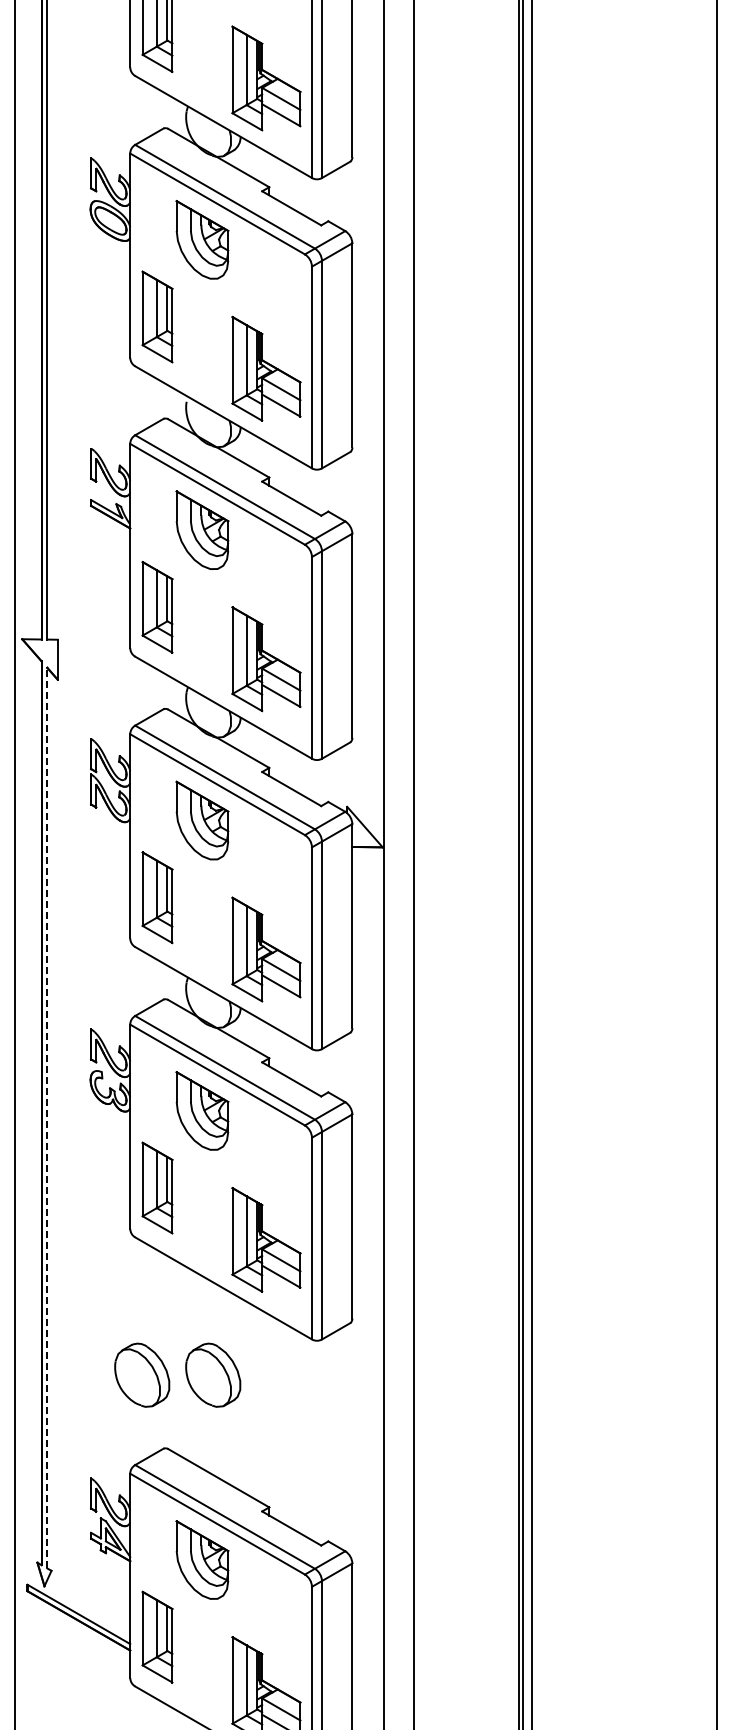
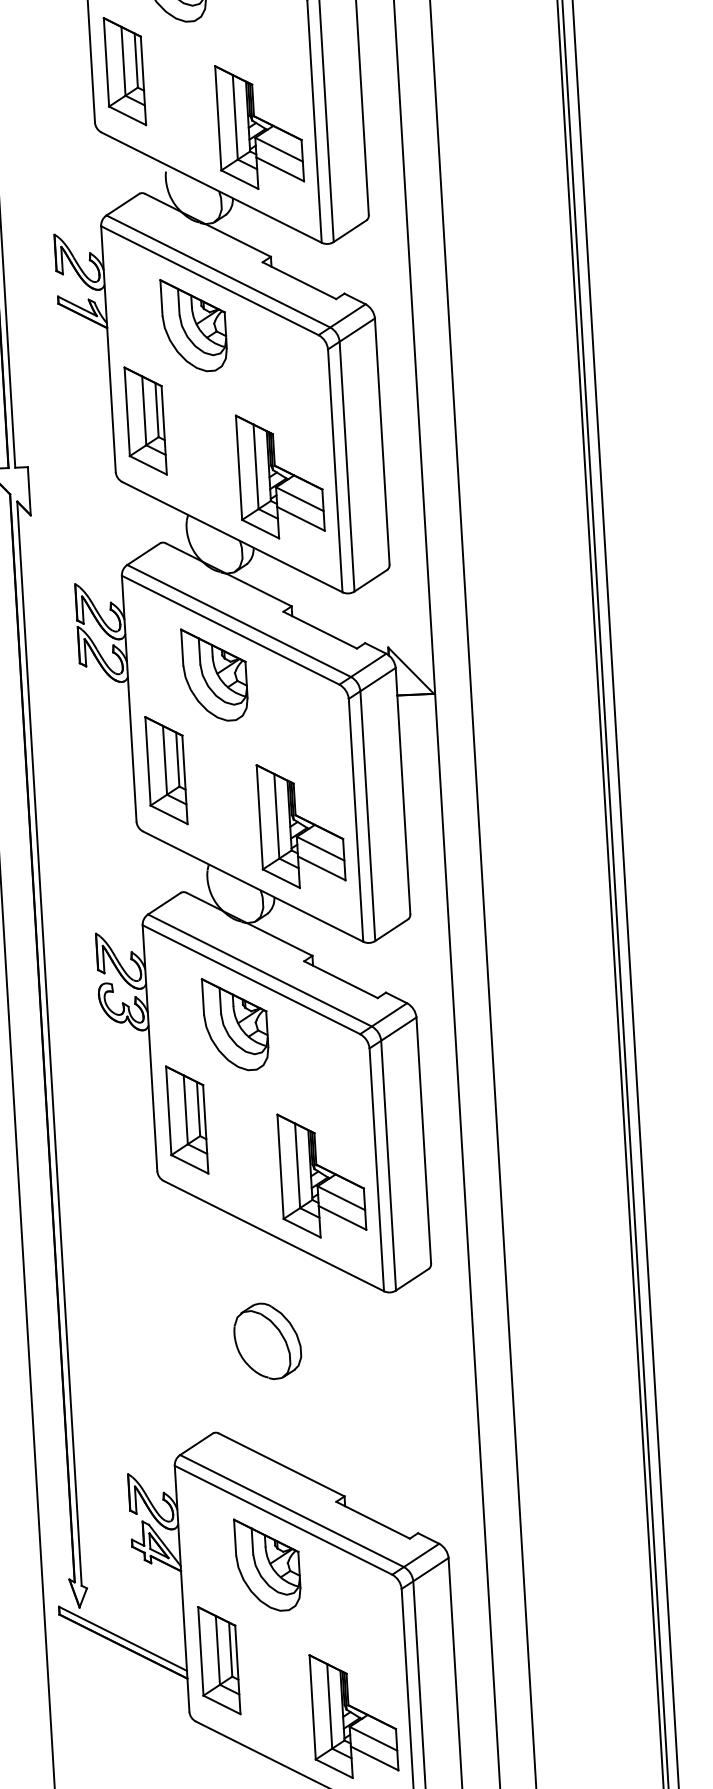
line: (47, 1117) -> (49, 1042), dashed -> solid
part: (142, 1374) -> (182, 1345), removed

